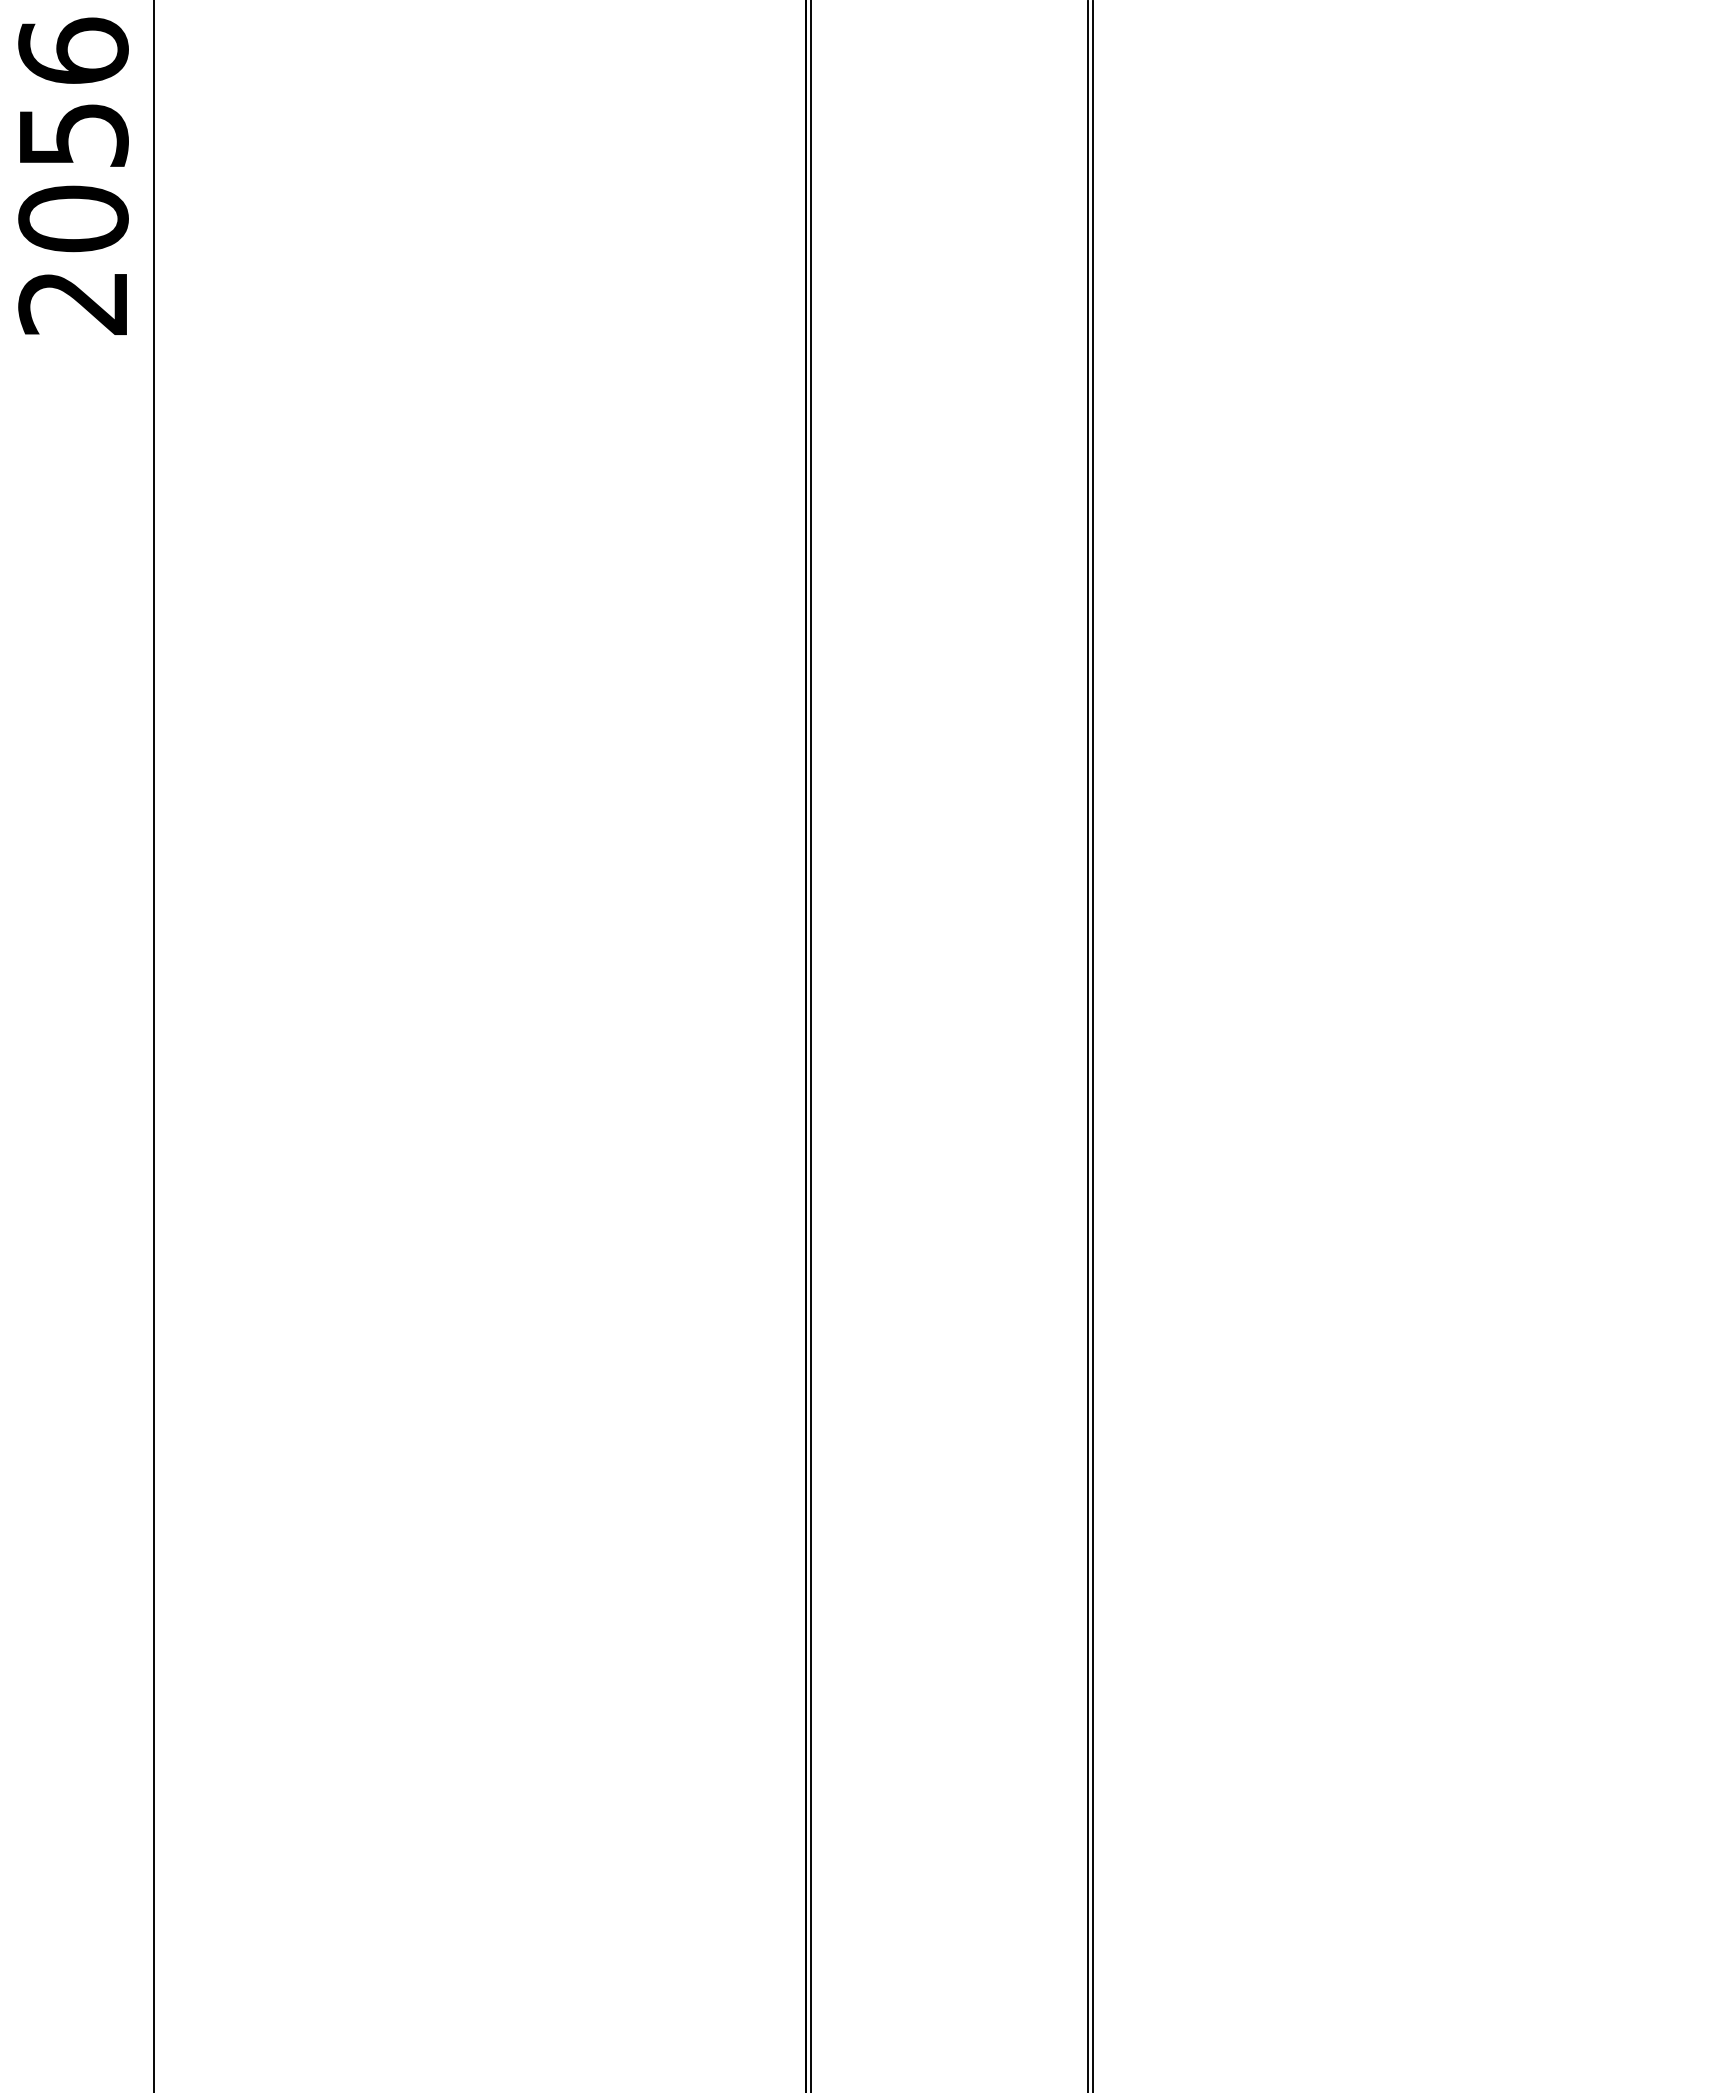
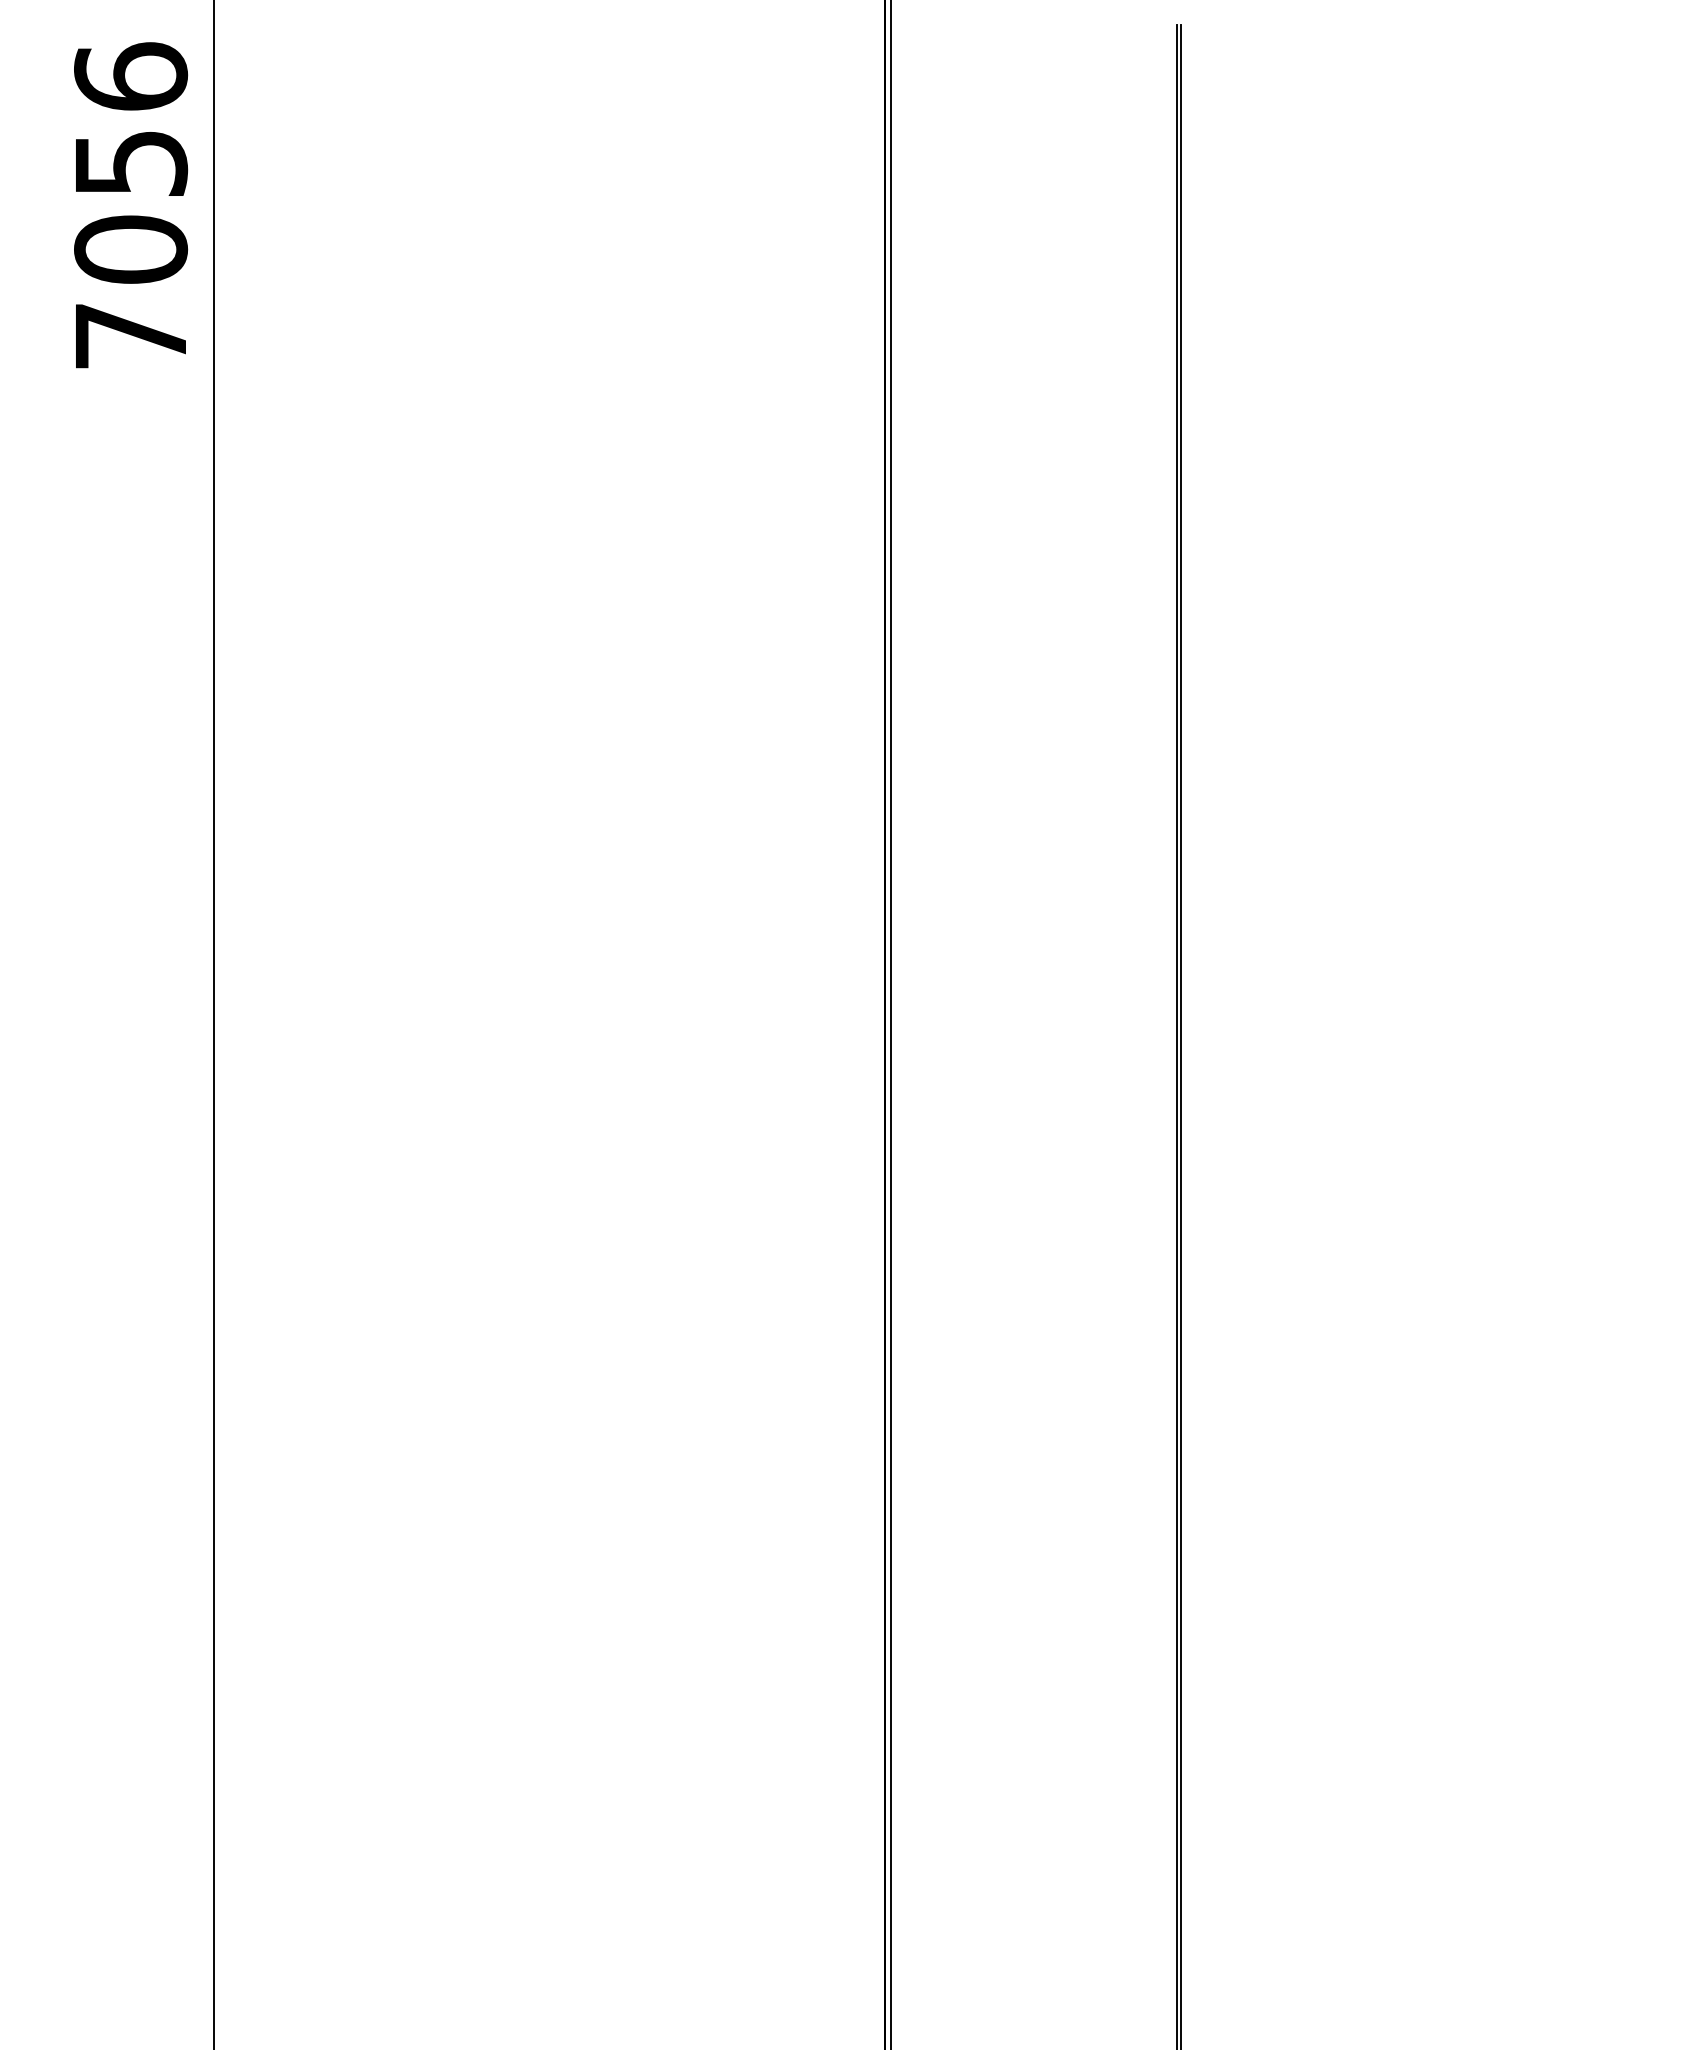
text: (72, 303) -> (129, 336), 2056 -> 7056

